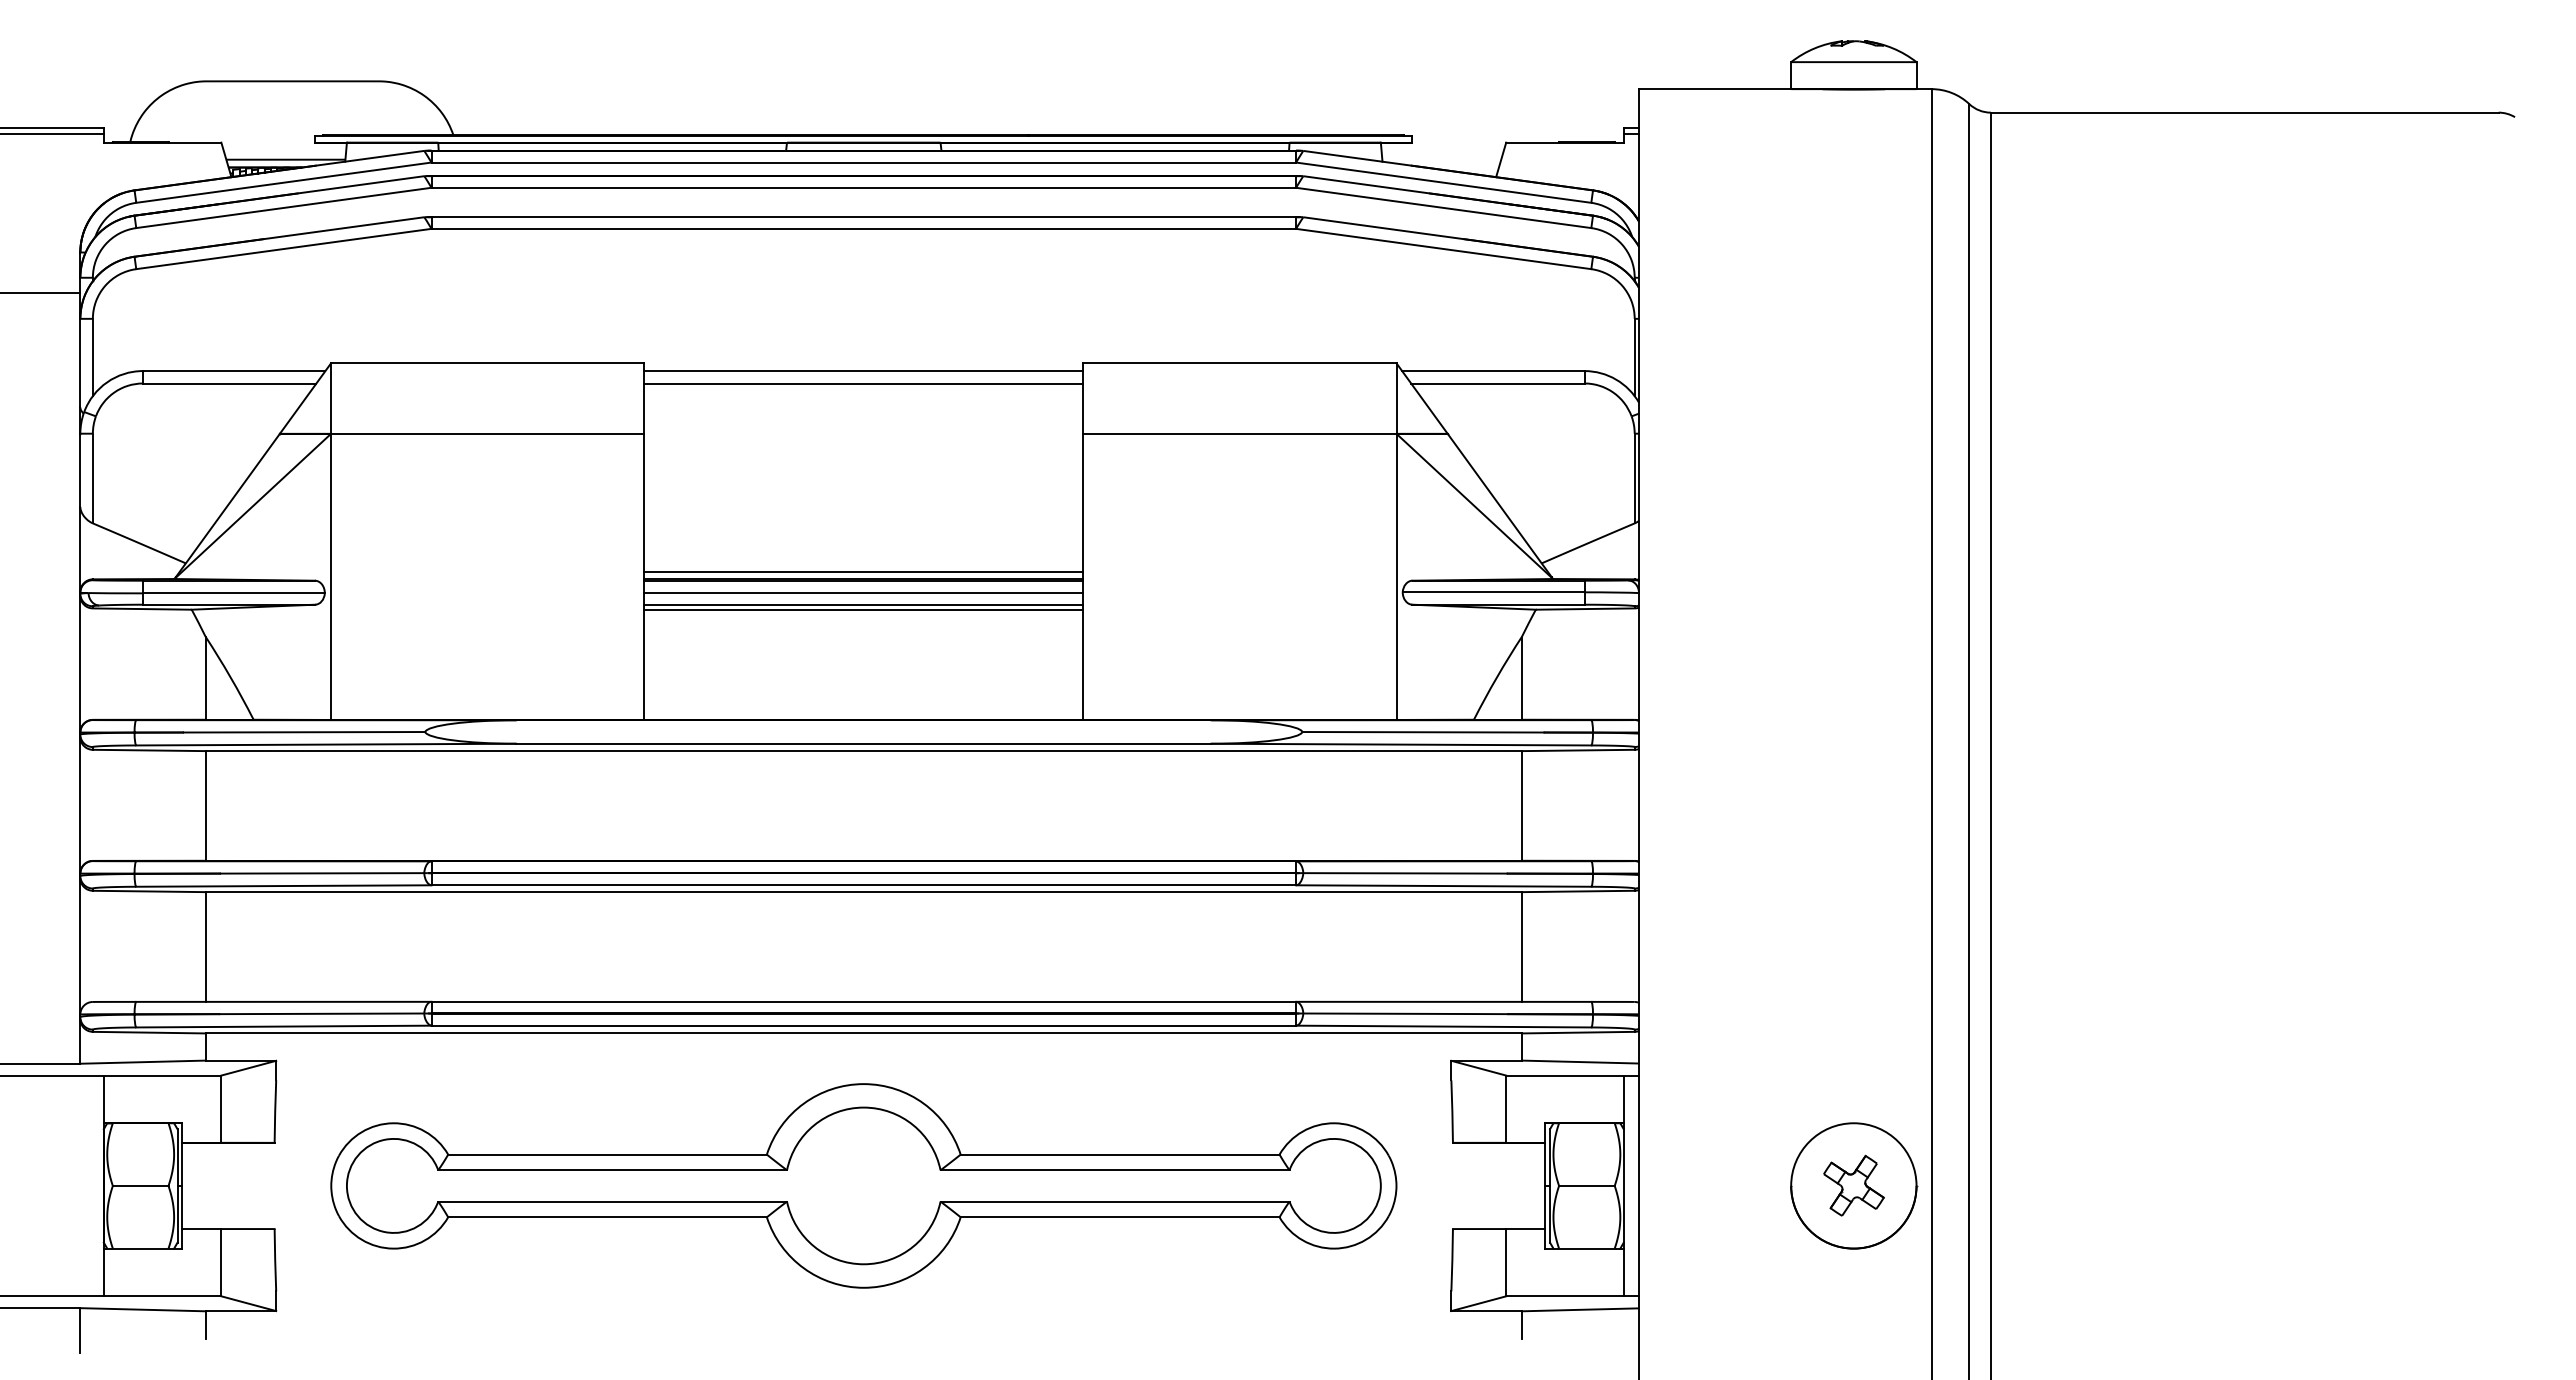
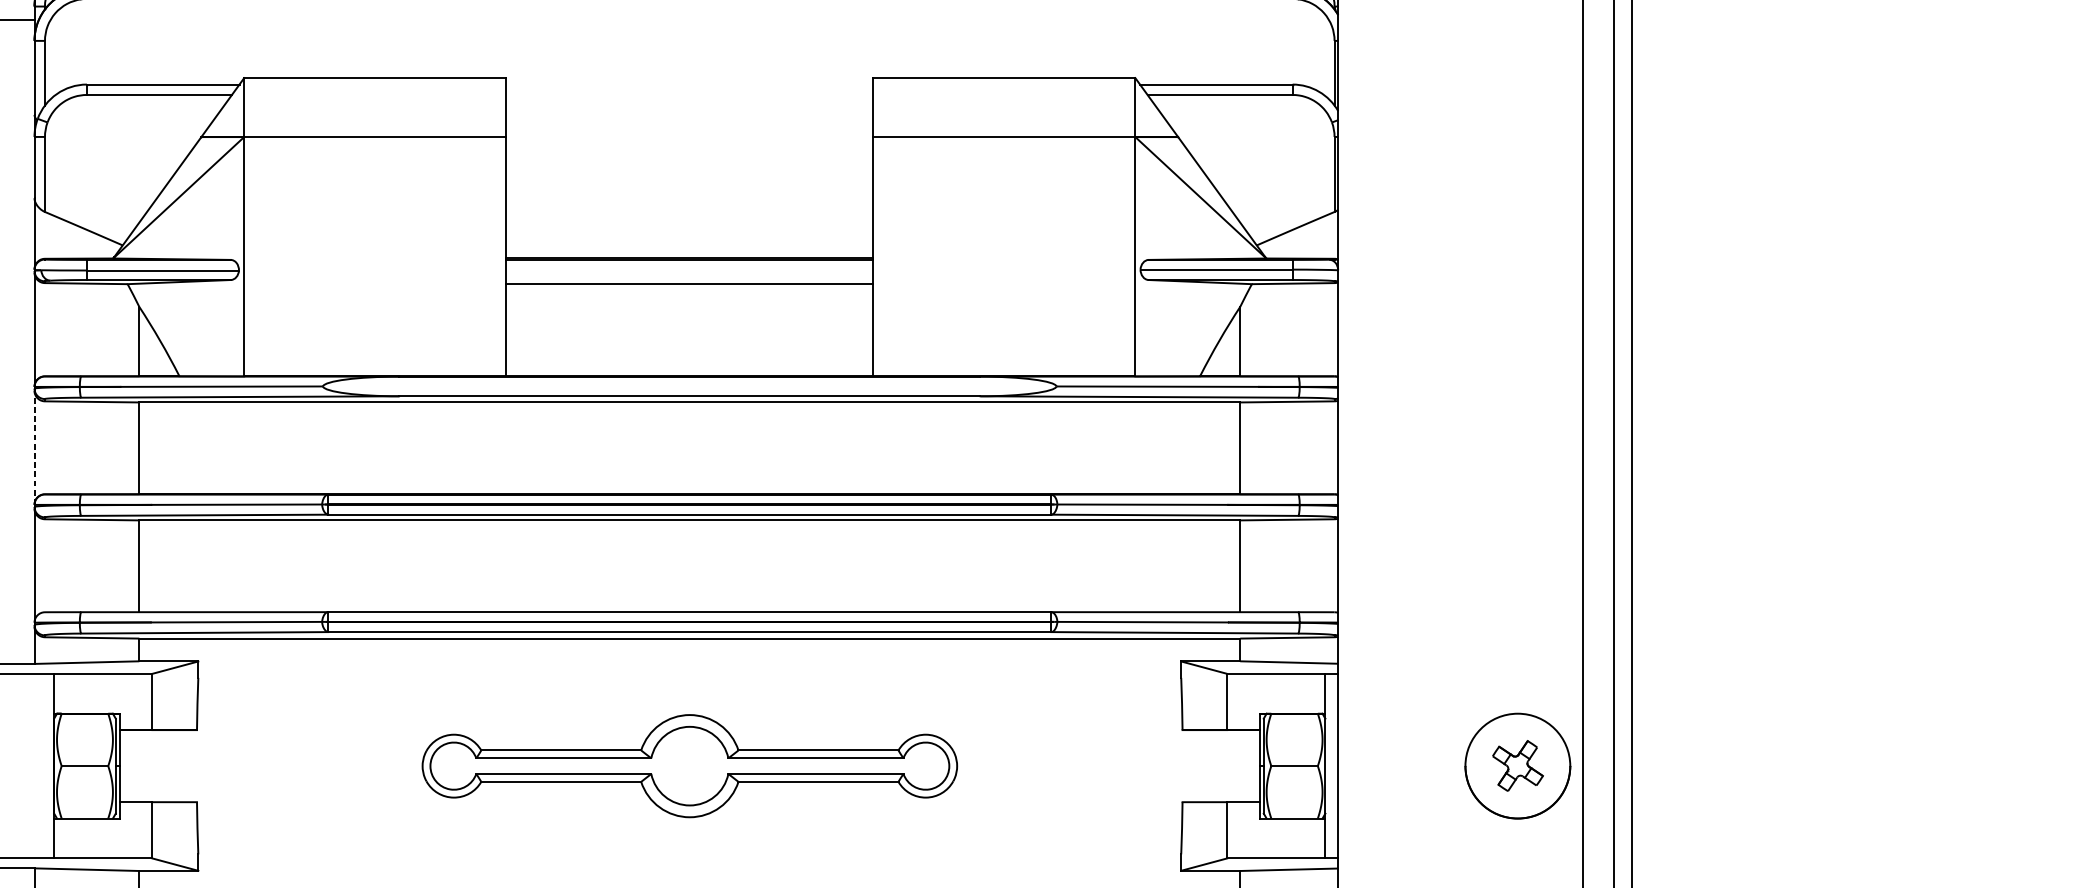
line: (863, 371) -> (689, 84), removed
line: (863, 383) -> (689, 94), removed
line: (863, 572) -> (689, 253), removed
line: (863, 593) -> (689, 270), removed
line: (863, 604) -> (689, 279), removed
line: (80, 804) -> (34, 447), solid -> dashed
part: (863, 1185) -> (689, 765), size x0.6

